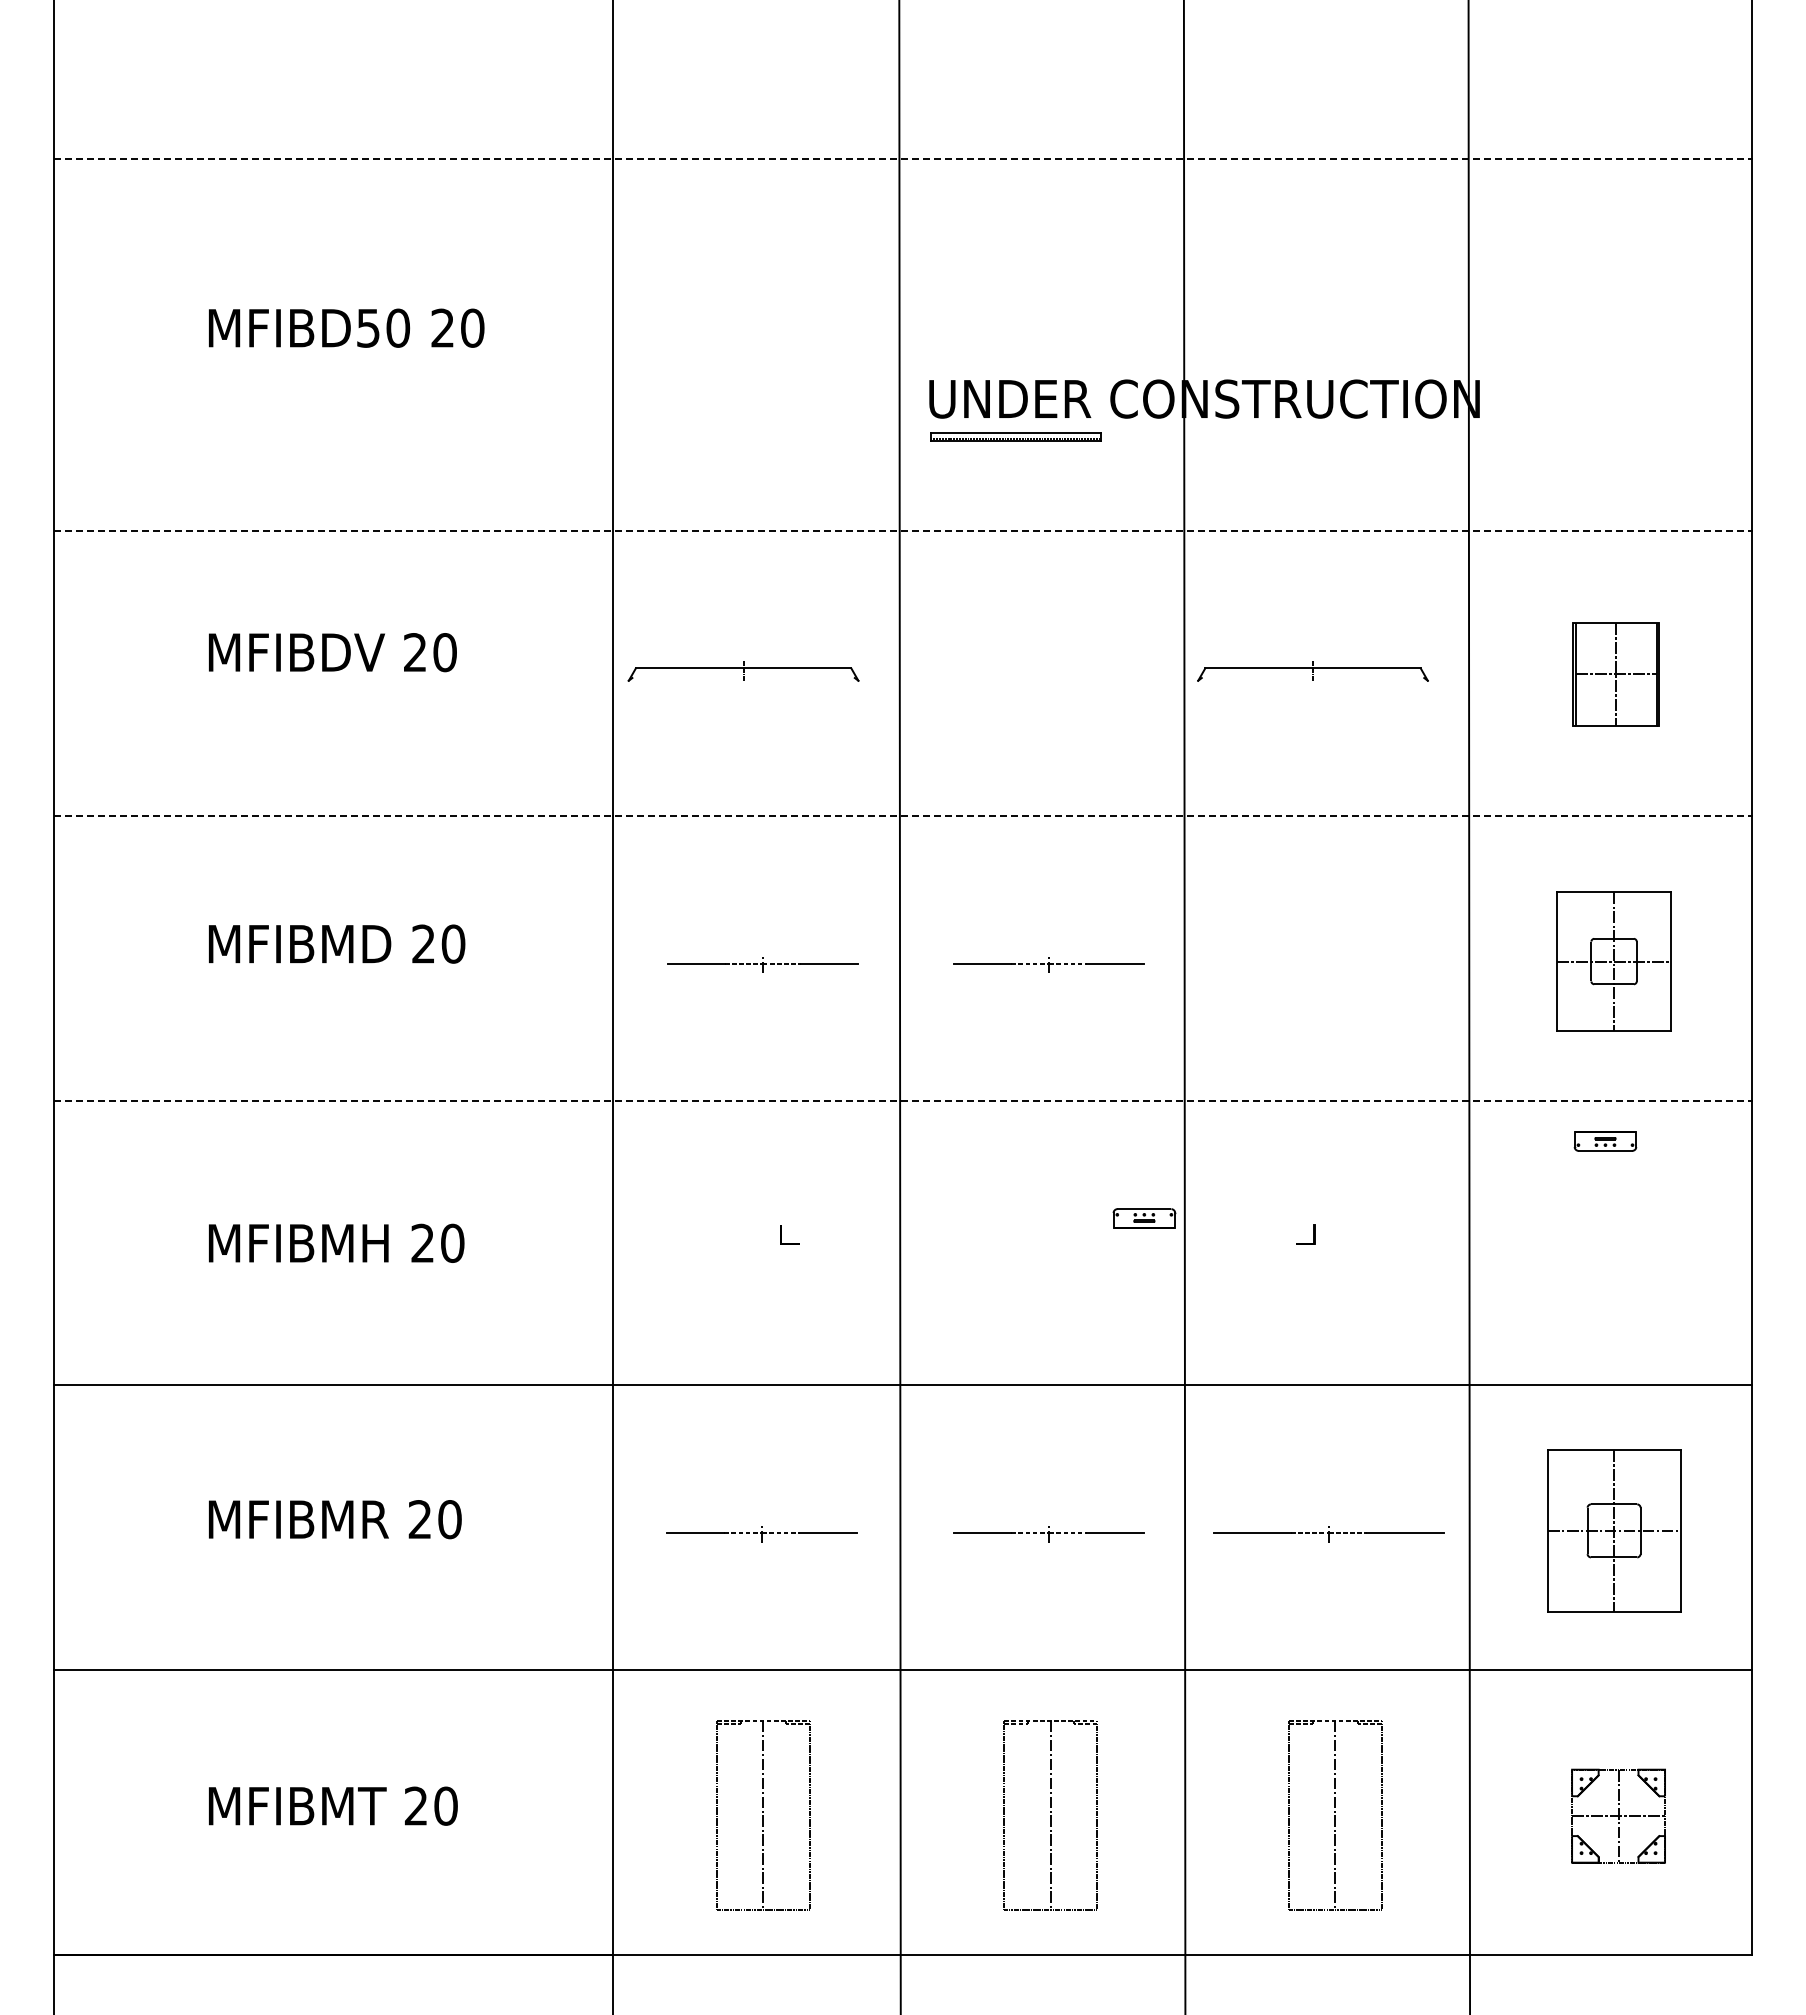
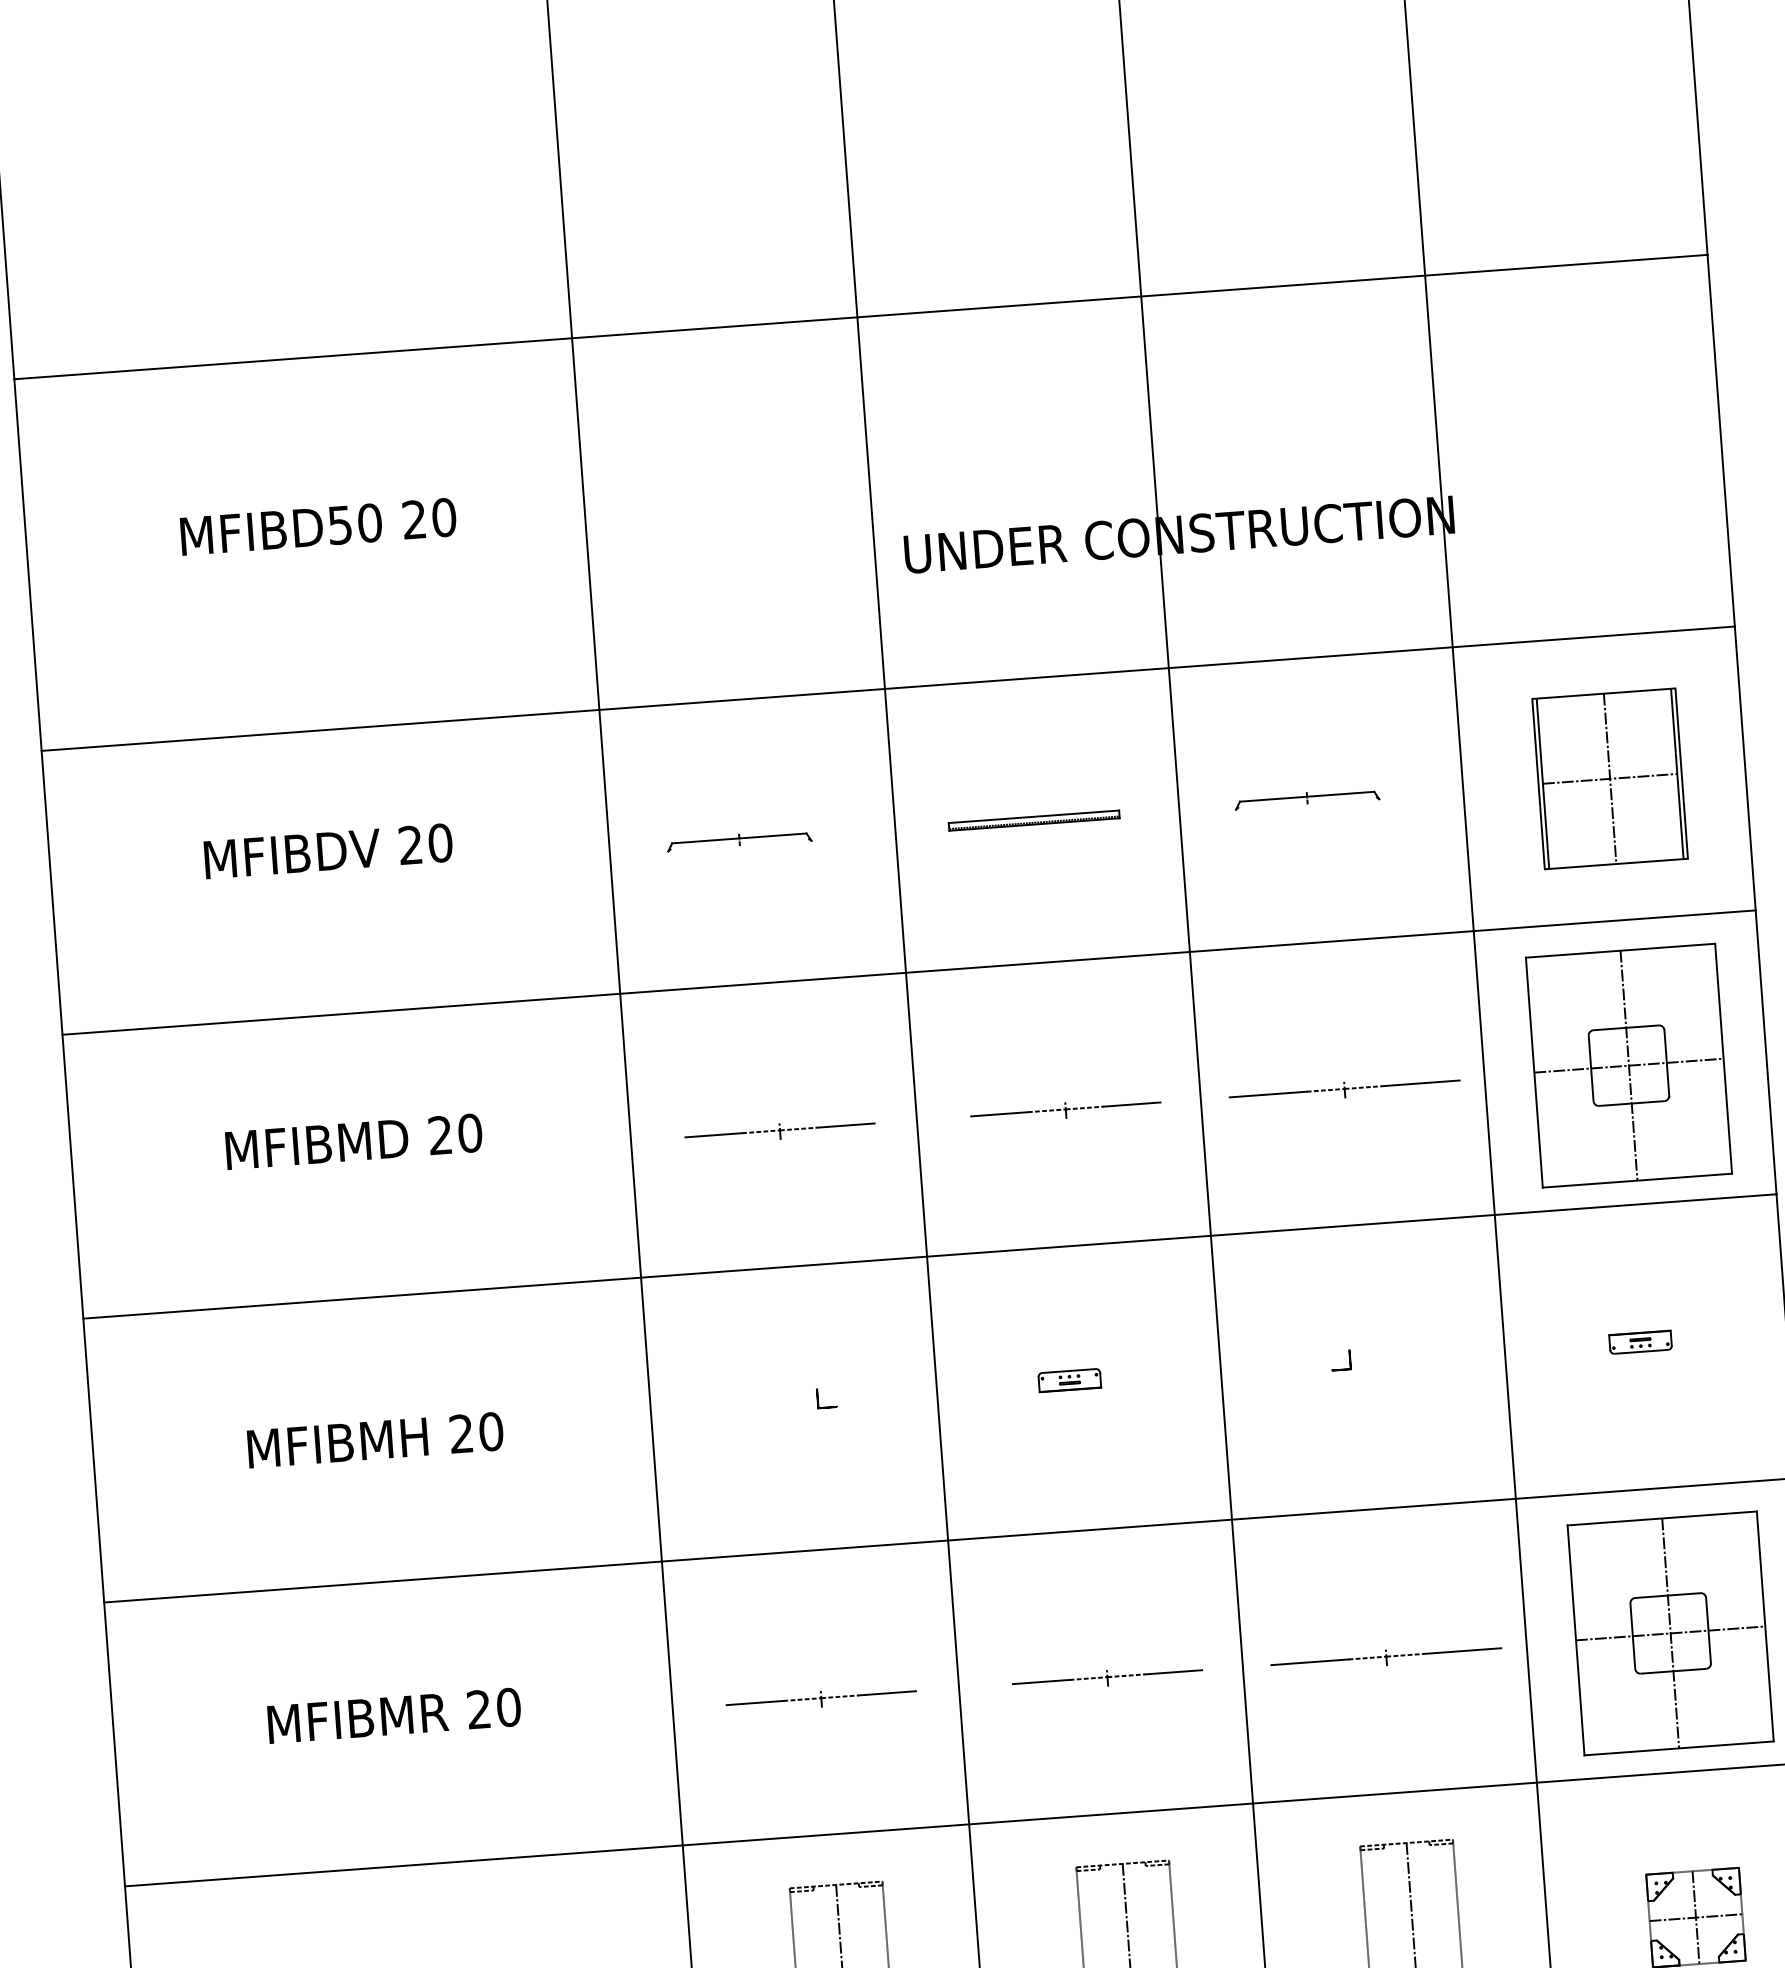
line: (902, 158) -> (860, 316), dashed -> solid
part: (1015, 436) -> (1033, 820), moved
line: (902, 531) -> (887, 688), dashed -> solid
part: (743, 671) -> (739, 840), size x0.62
part: (1312, 671) -> (1306, 798), size x0.62
part: (1616, 674) -> (1610, 779), size x1.67
line: (902, 816) -> (908, 973), dashed -> solid
part: (1613, 961) -> (1628, 1065), size x1.67
part: (1328, 964) -> (1344, 1089), added
line: (902, 1100) -> (929, 1256), dashed -> solid
part: (1605, 1141) -> (1640, 1342), moved
part: (1144, 1218) -> (1069, 1380), moved
part: (1613, 1530) -> (1670, 1633), size x1.43

